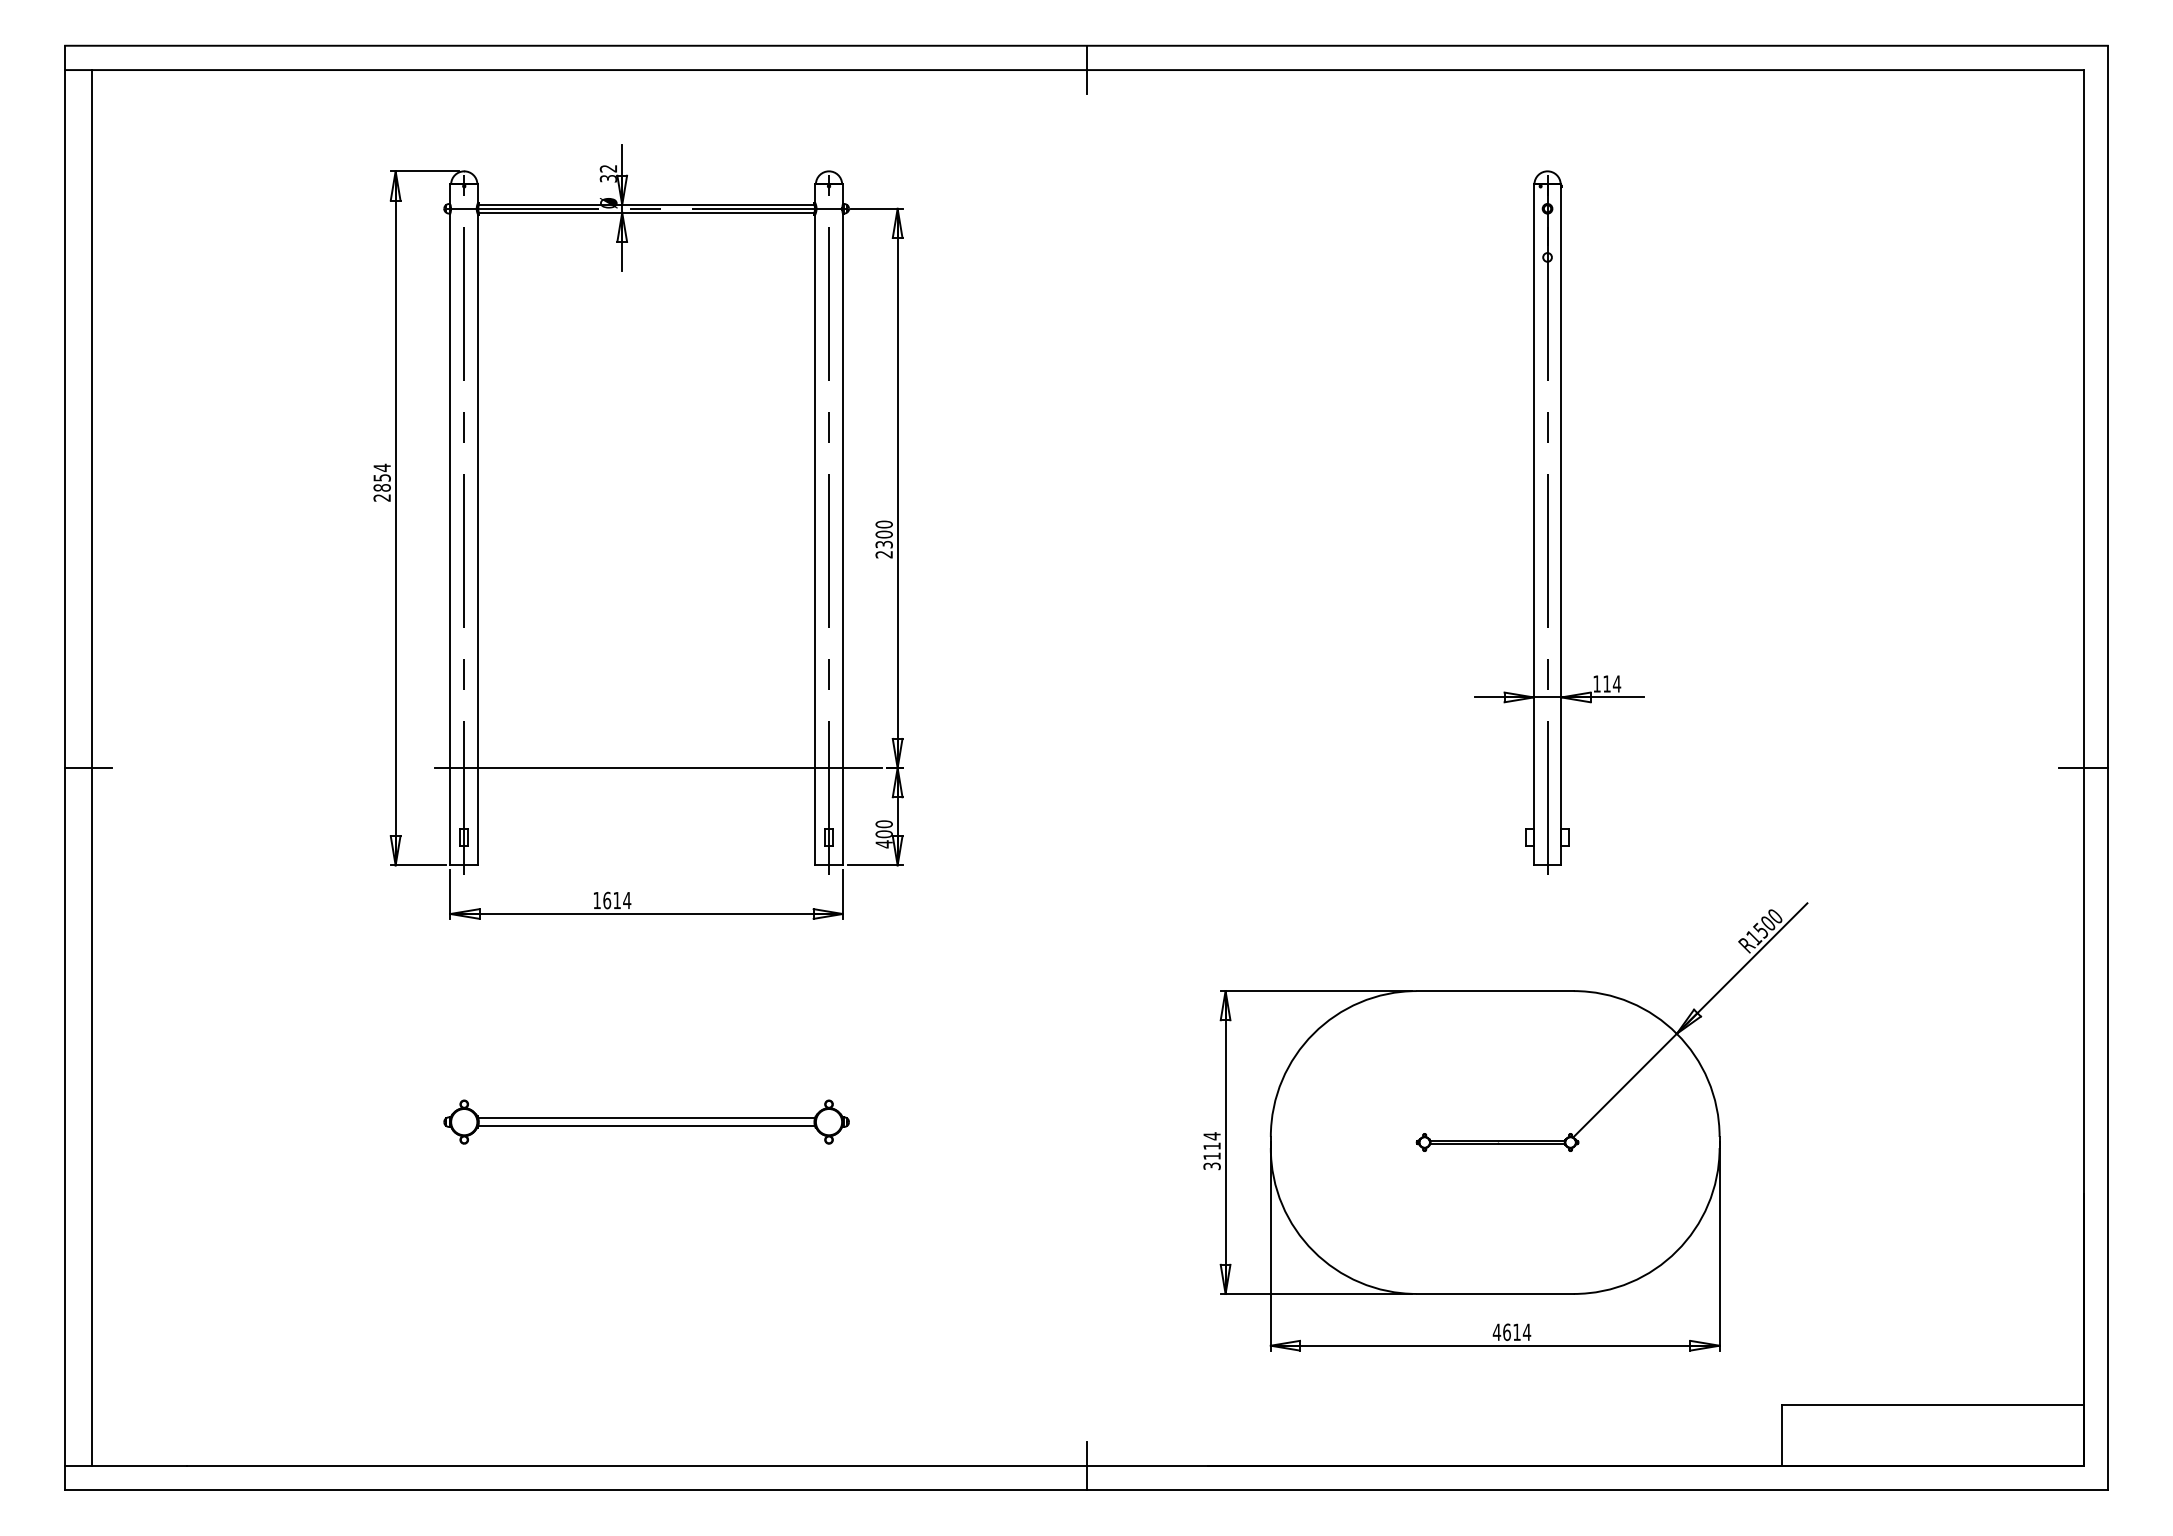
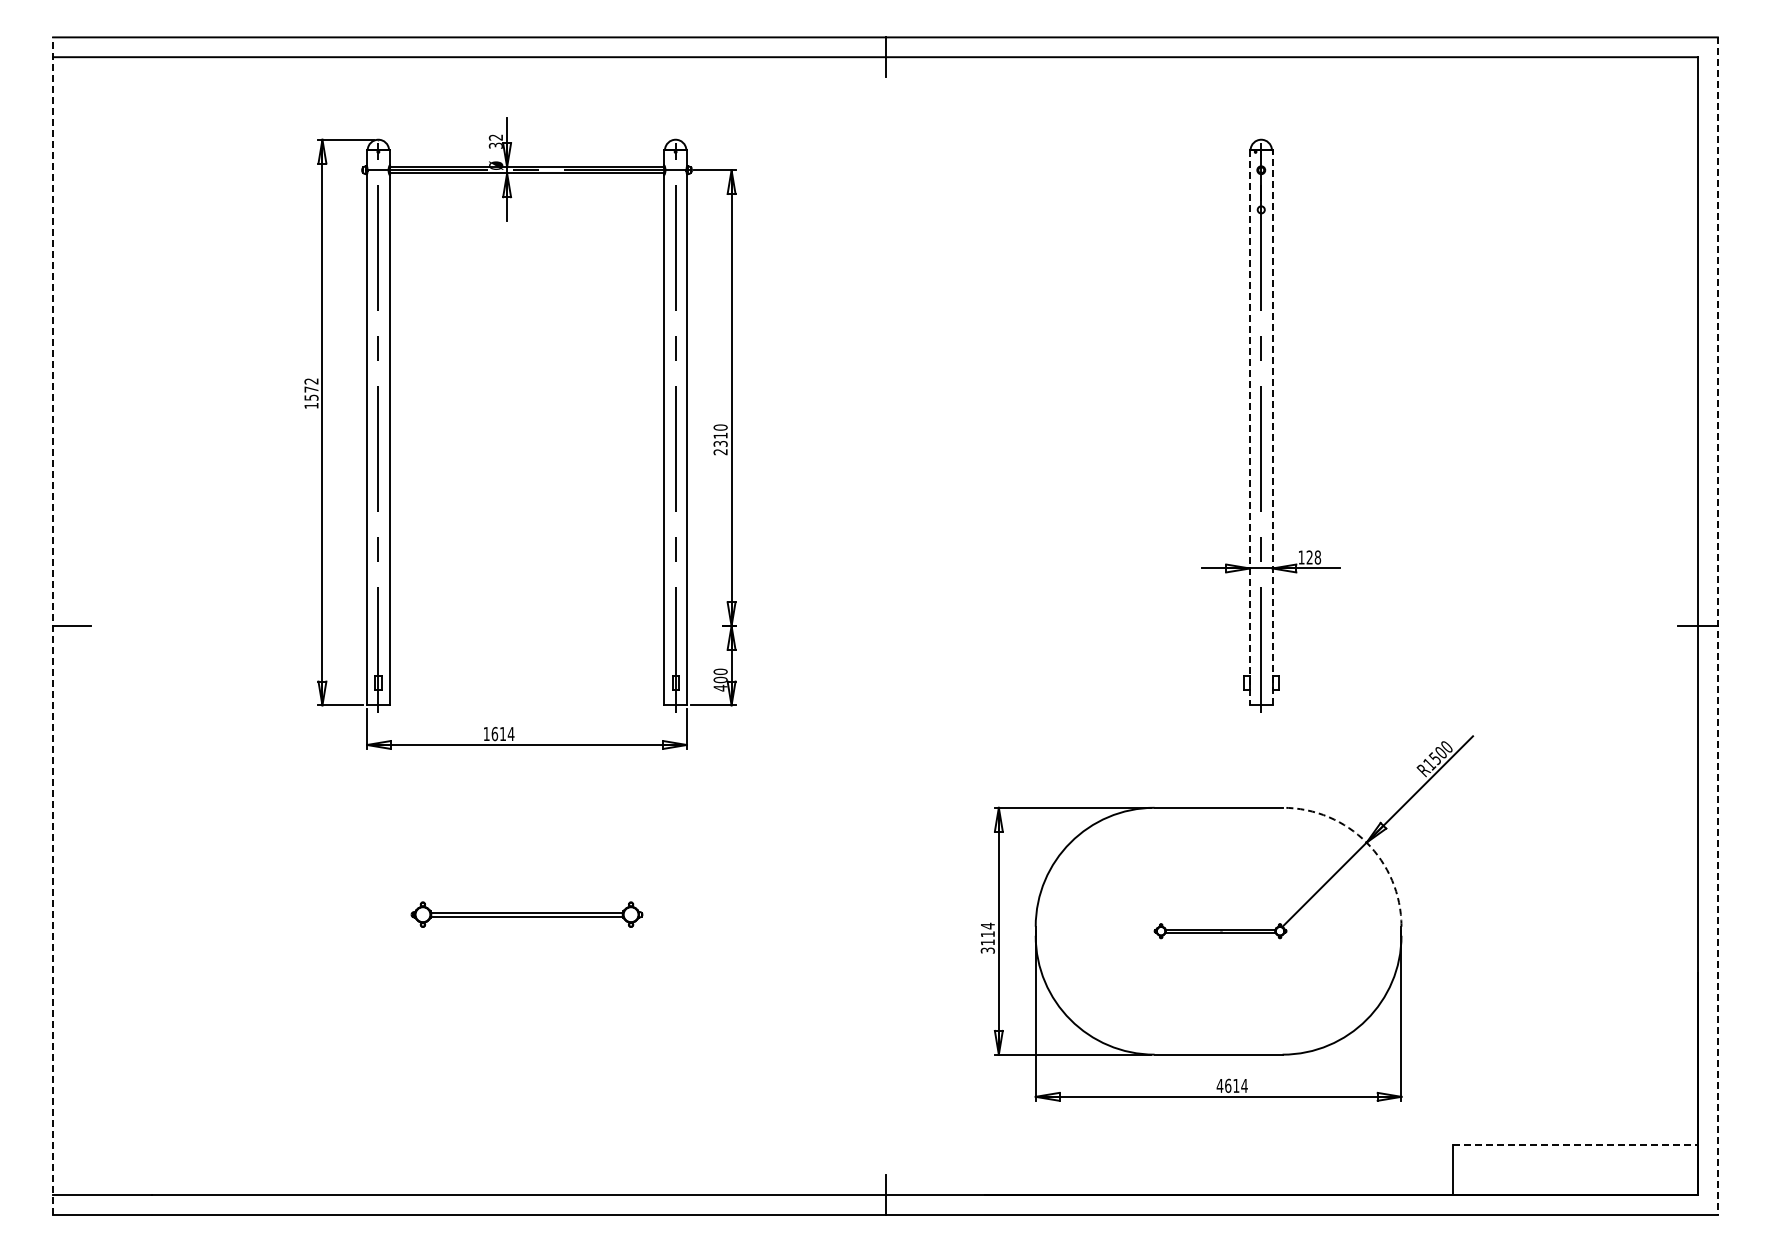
text: (382, 482) -> (311, 393), 2854 -> 1572
line: (1533, 525) -> (1249, 428), solid -> dashed
line: (1561, 525) -> (1272, 428), solid -> dashed
text: (884, 534) -> (720, 435), 2300 -> 2310
text: (1611, 683) -> (1313, 557), 114 -> 128
line: (65, 767) -> (53, 625), solid -> dashed
line: (91, 767) -> (74, 625), removed
line: (658, 768) -> (536, 626), removed
line: (2107, 768) -> (1717, 626), solid -> dashed
arc: (1676, 1033) -> (1366, 842), solid -> dashed
part: (646, 1121) -> (526, 914), size x0.7
line: (1933, 1405) -> (1575, 1145), solid -> dashed

